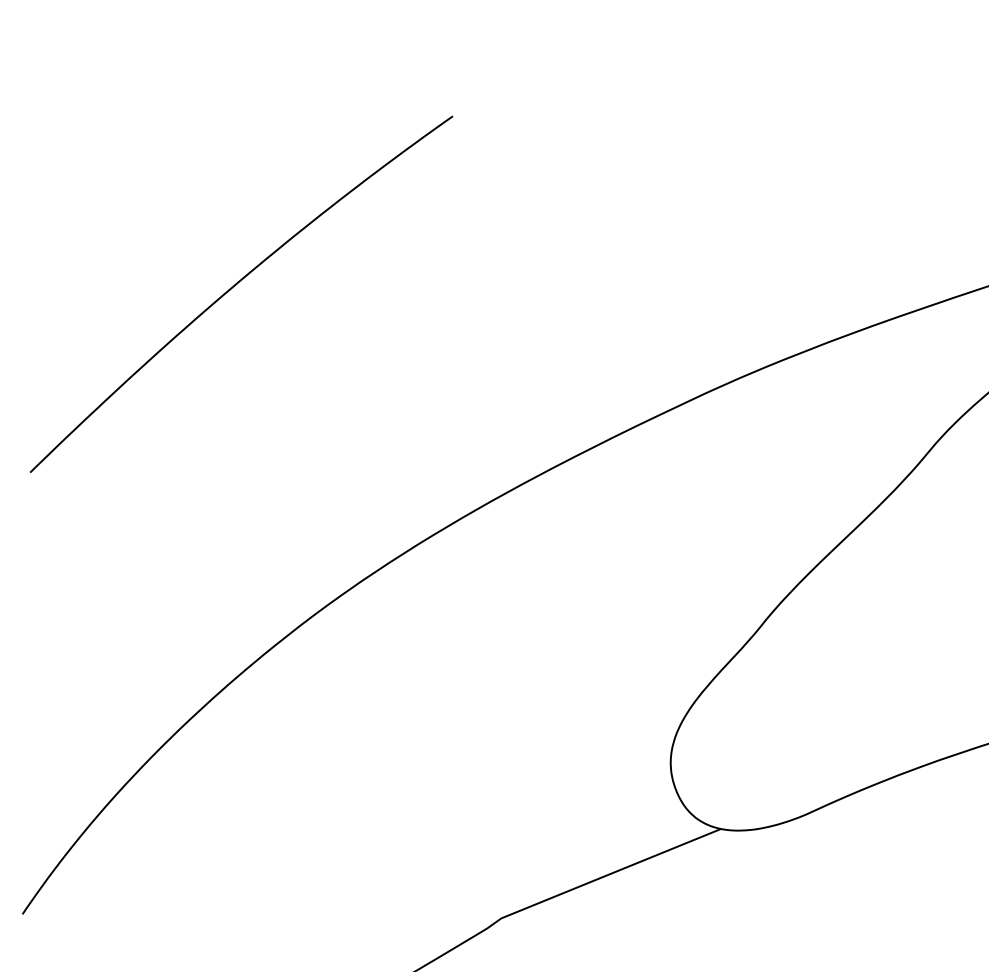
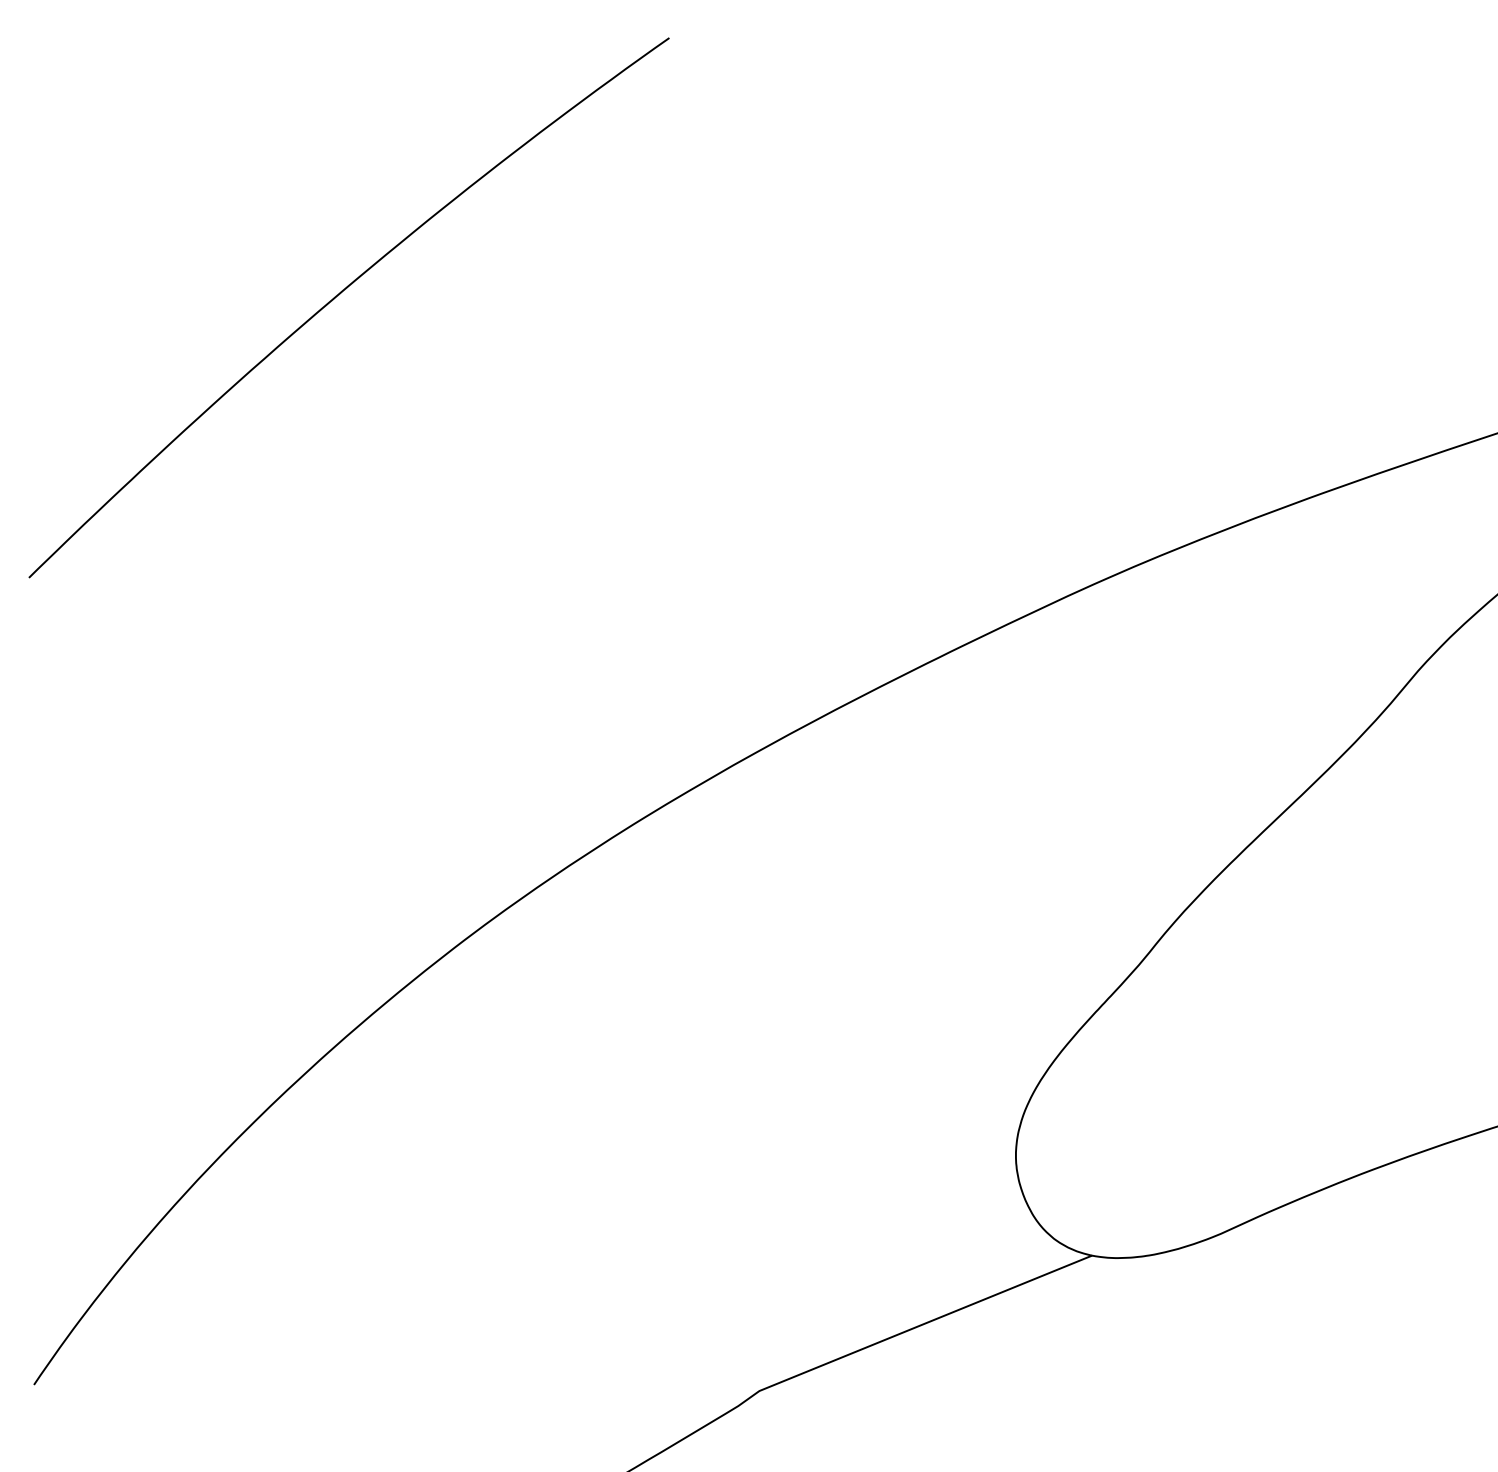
curve: (235, 286) -> (339, 295), moved

